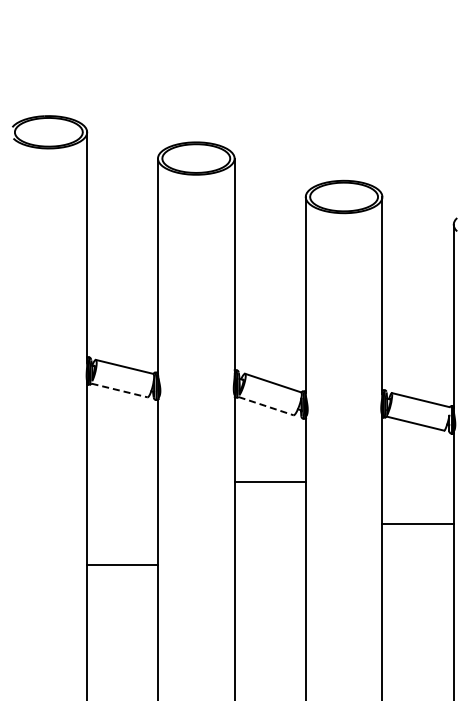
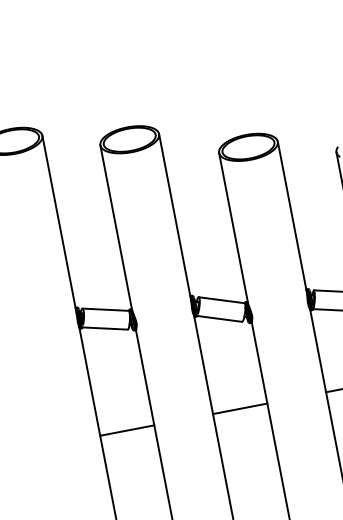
line: (119, 390) -> (105, 328), dashed -> solid
line: (266, 406) -> (219, 319), dashed -> solid
line: (269, 482) -> (239, 408), moved
line: (122, 565) -> (127, 430), moved

